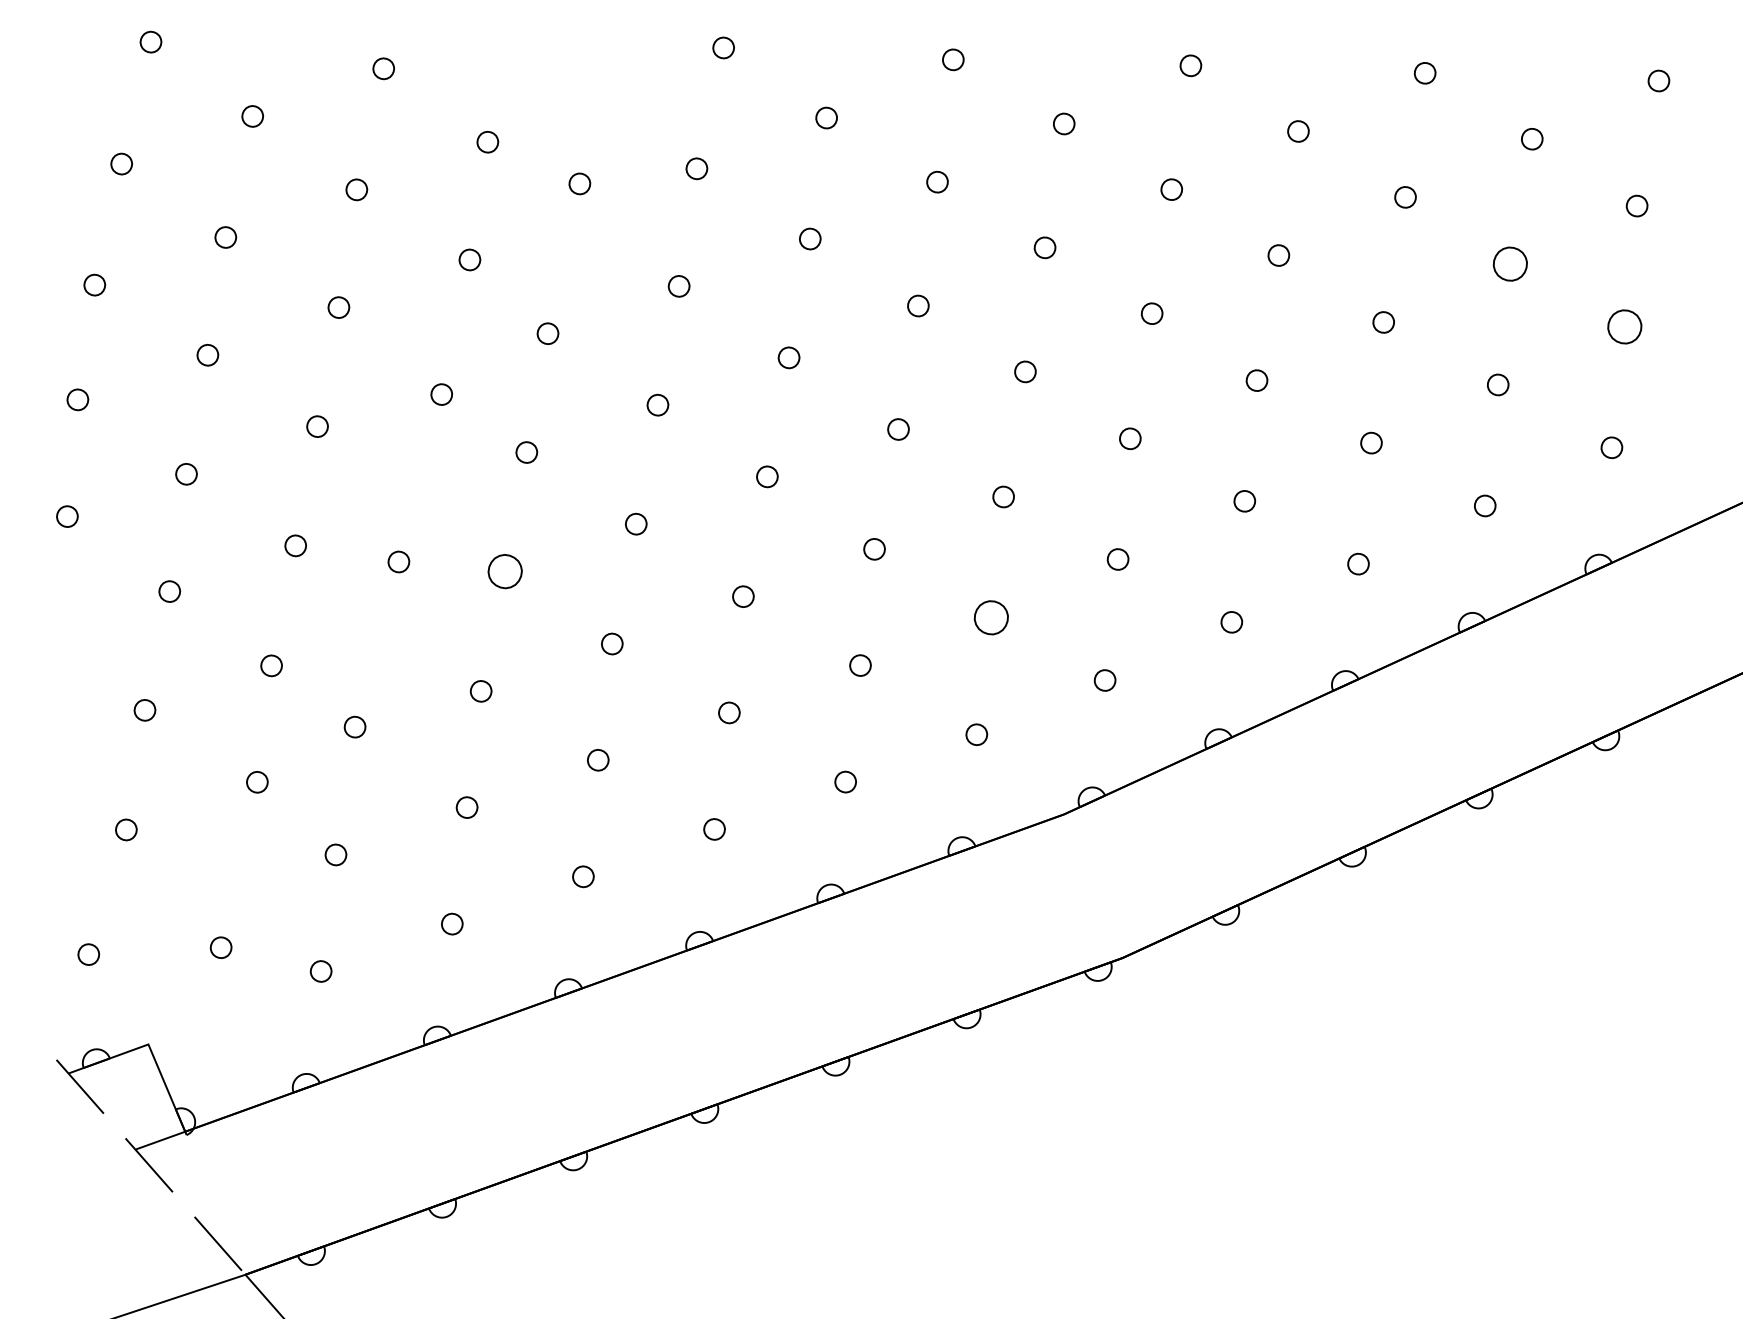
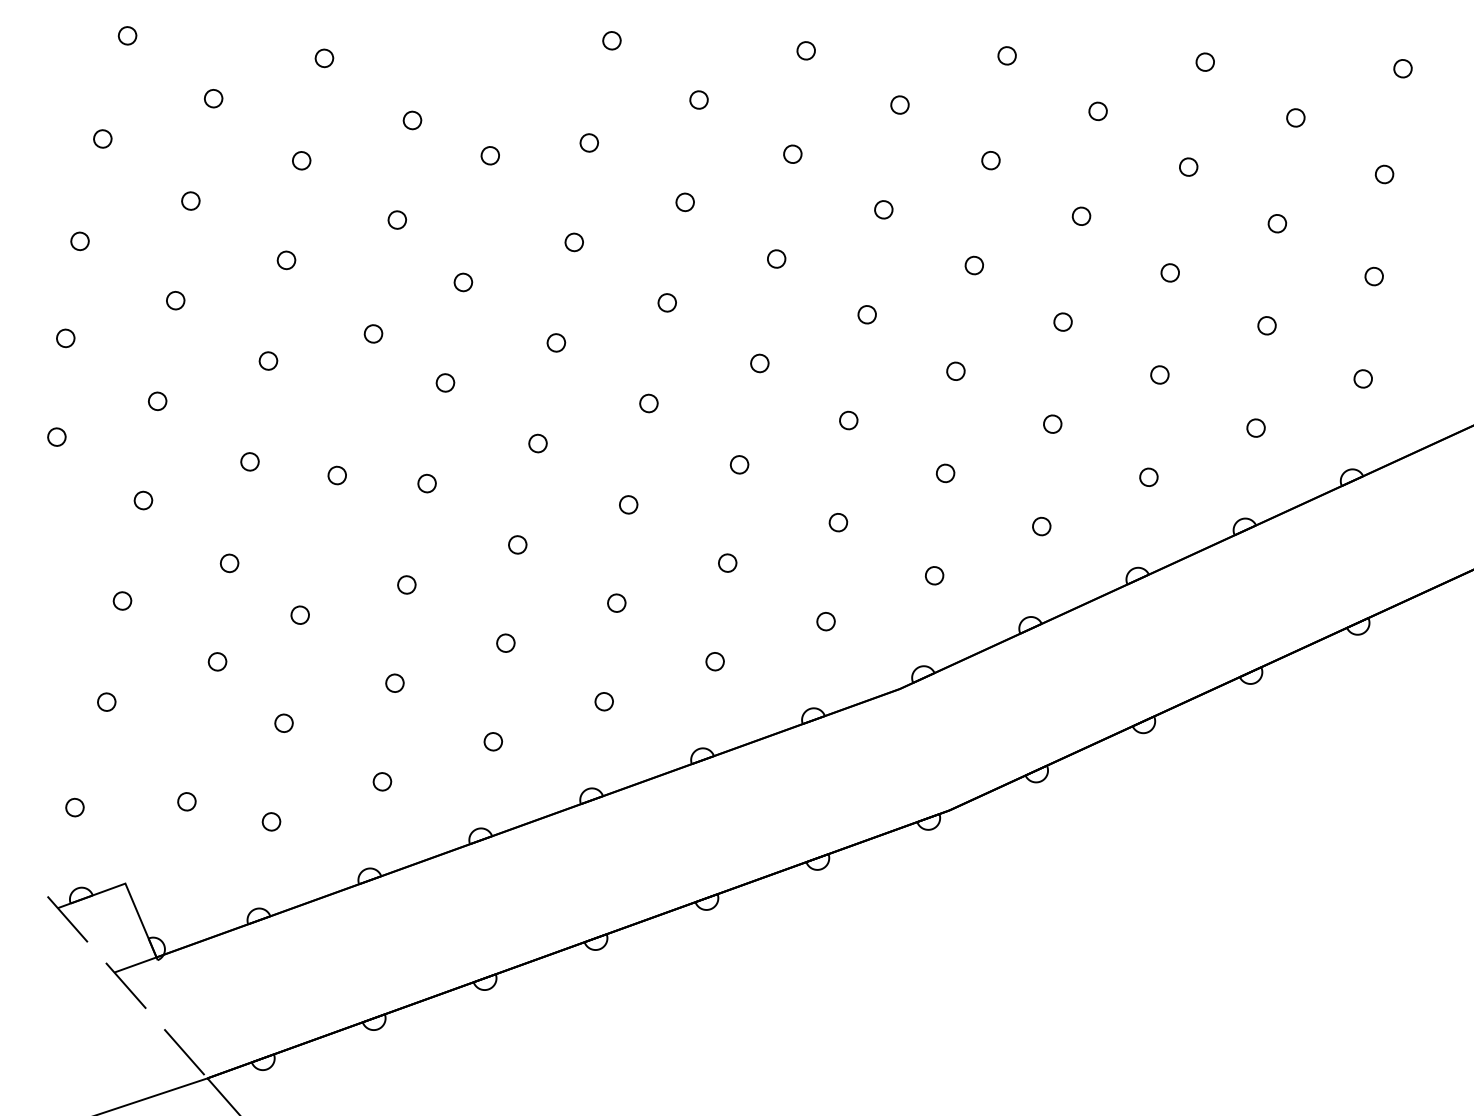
part: (1510, 264) -> (1277, 223), size x0.62
part: (1624, 326) -> (1373, 276), size x0.62
part: (504, 571) -> (426, 483), size x0.62
part: (991, 617) -> (838, 522), size x0.62

